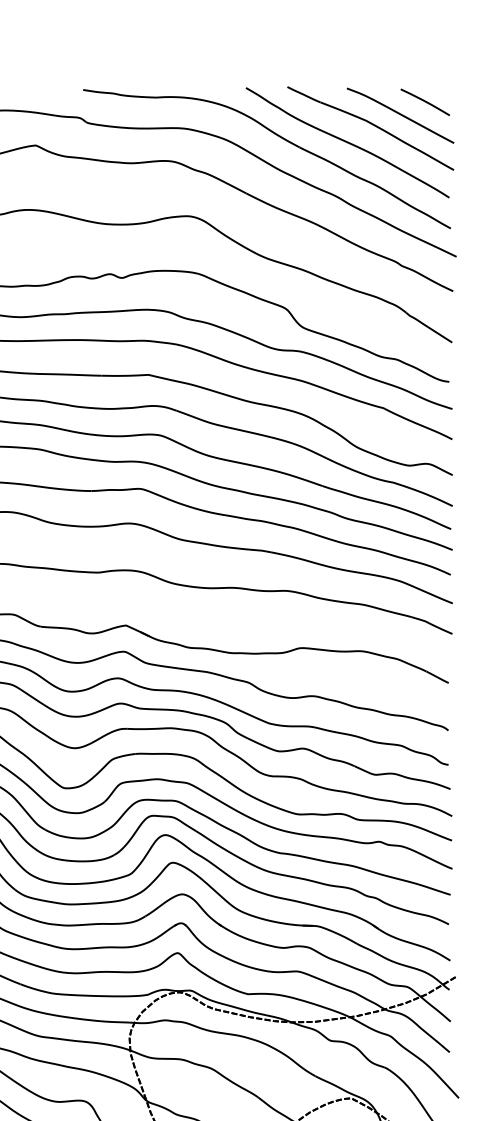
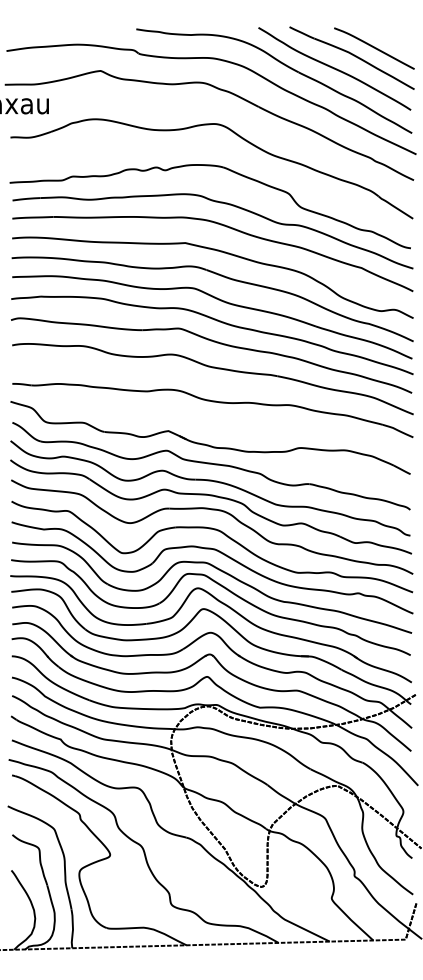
line: (424, 102) -> (392, 38), removed

